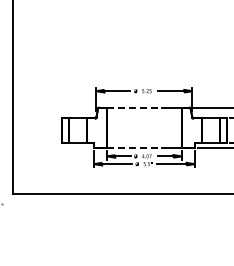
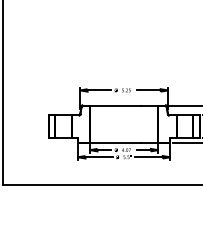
line: (134, 107) -> (115, 105), dashed -> solid
line: (134, 148) -> (115, 142), dashed -> solid

